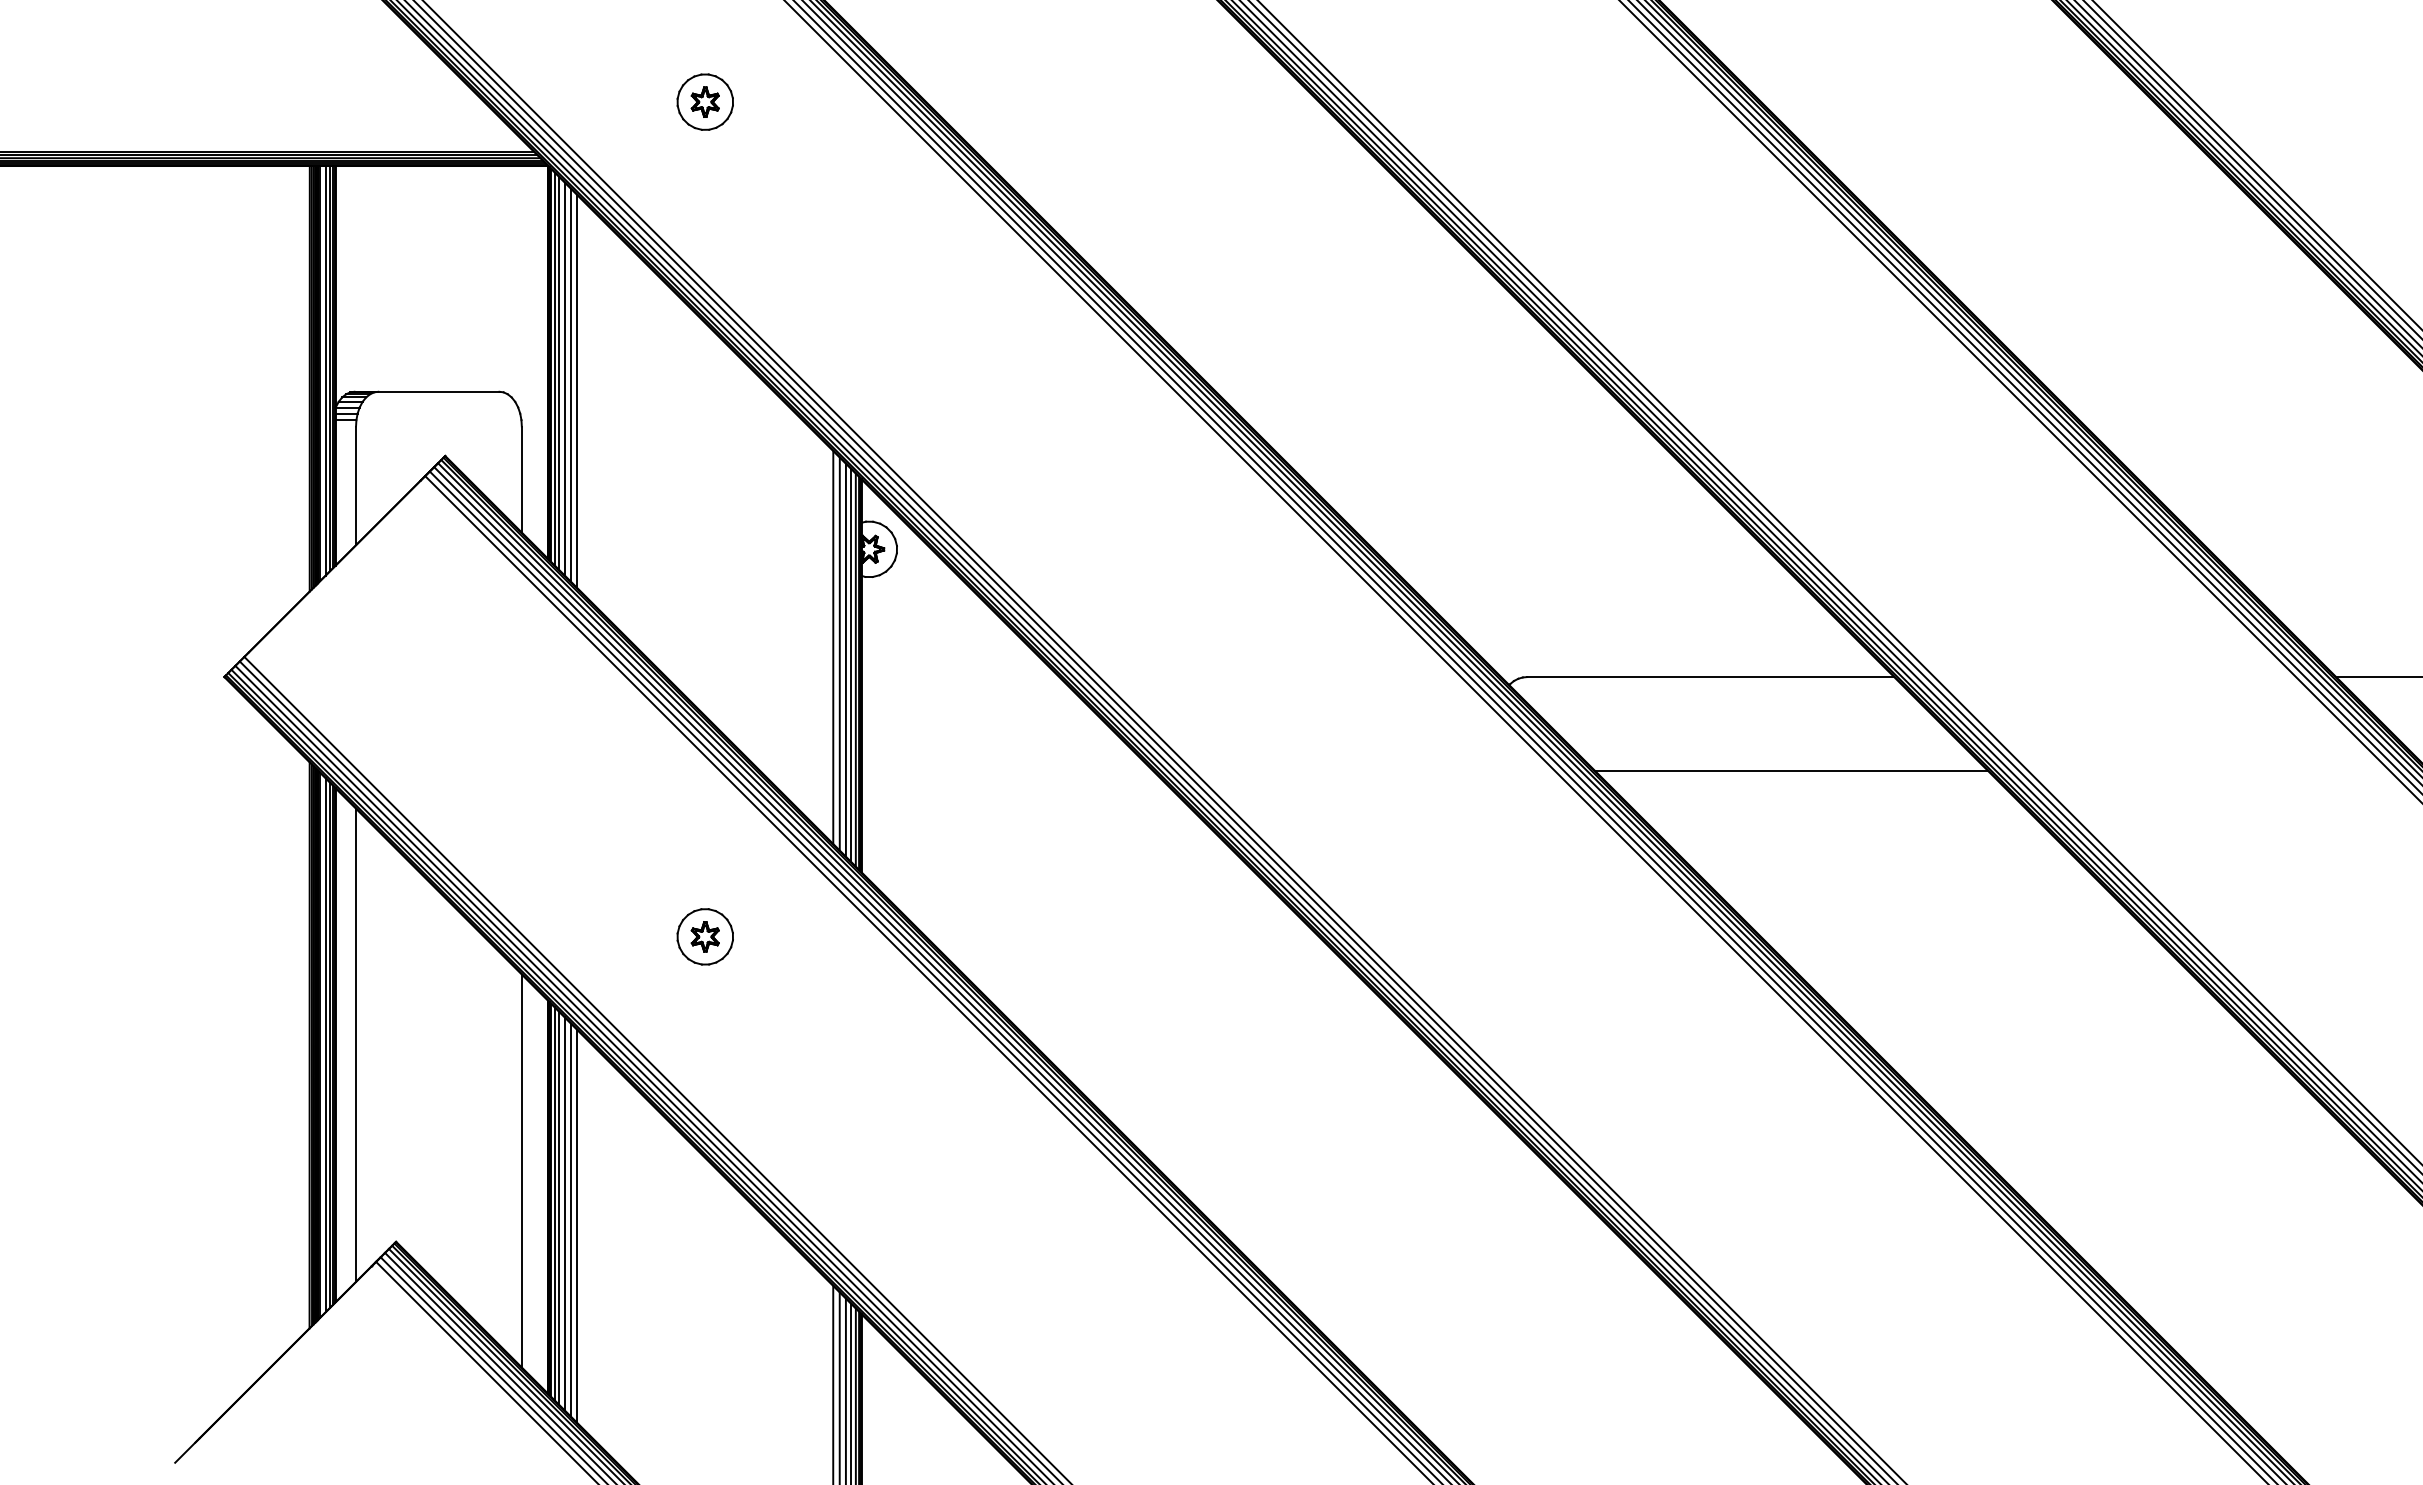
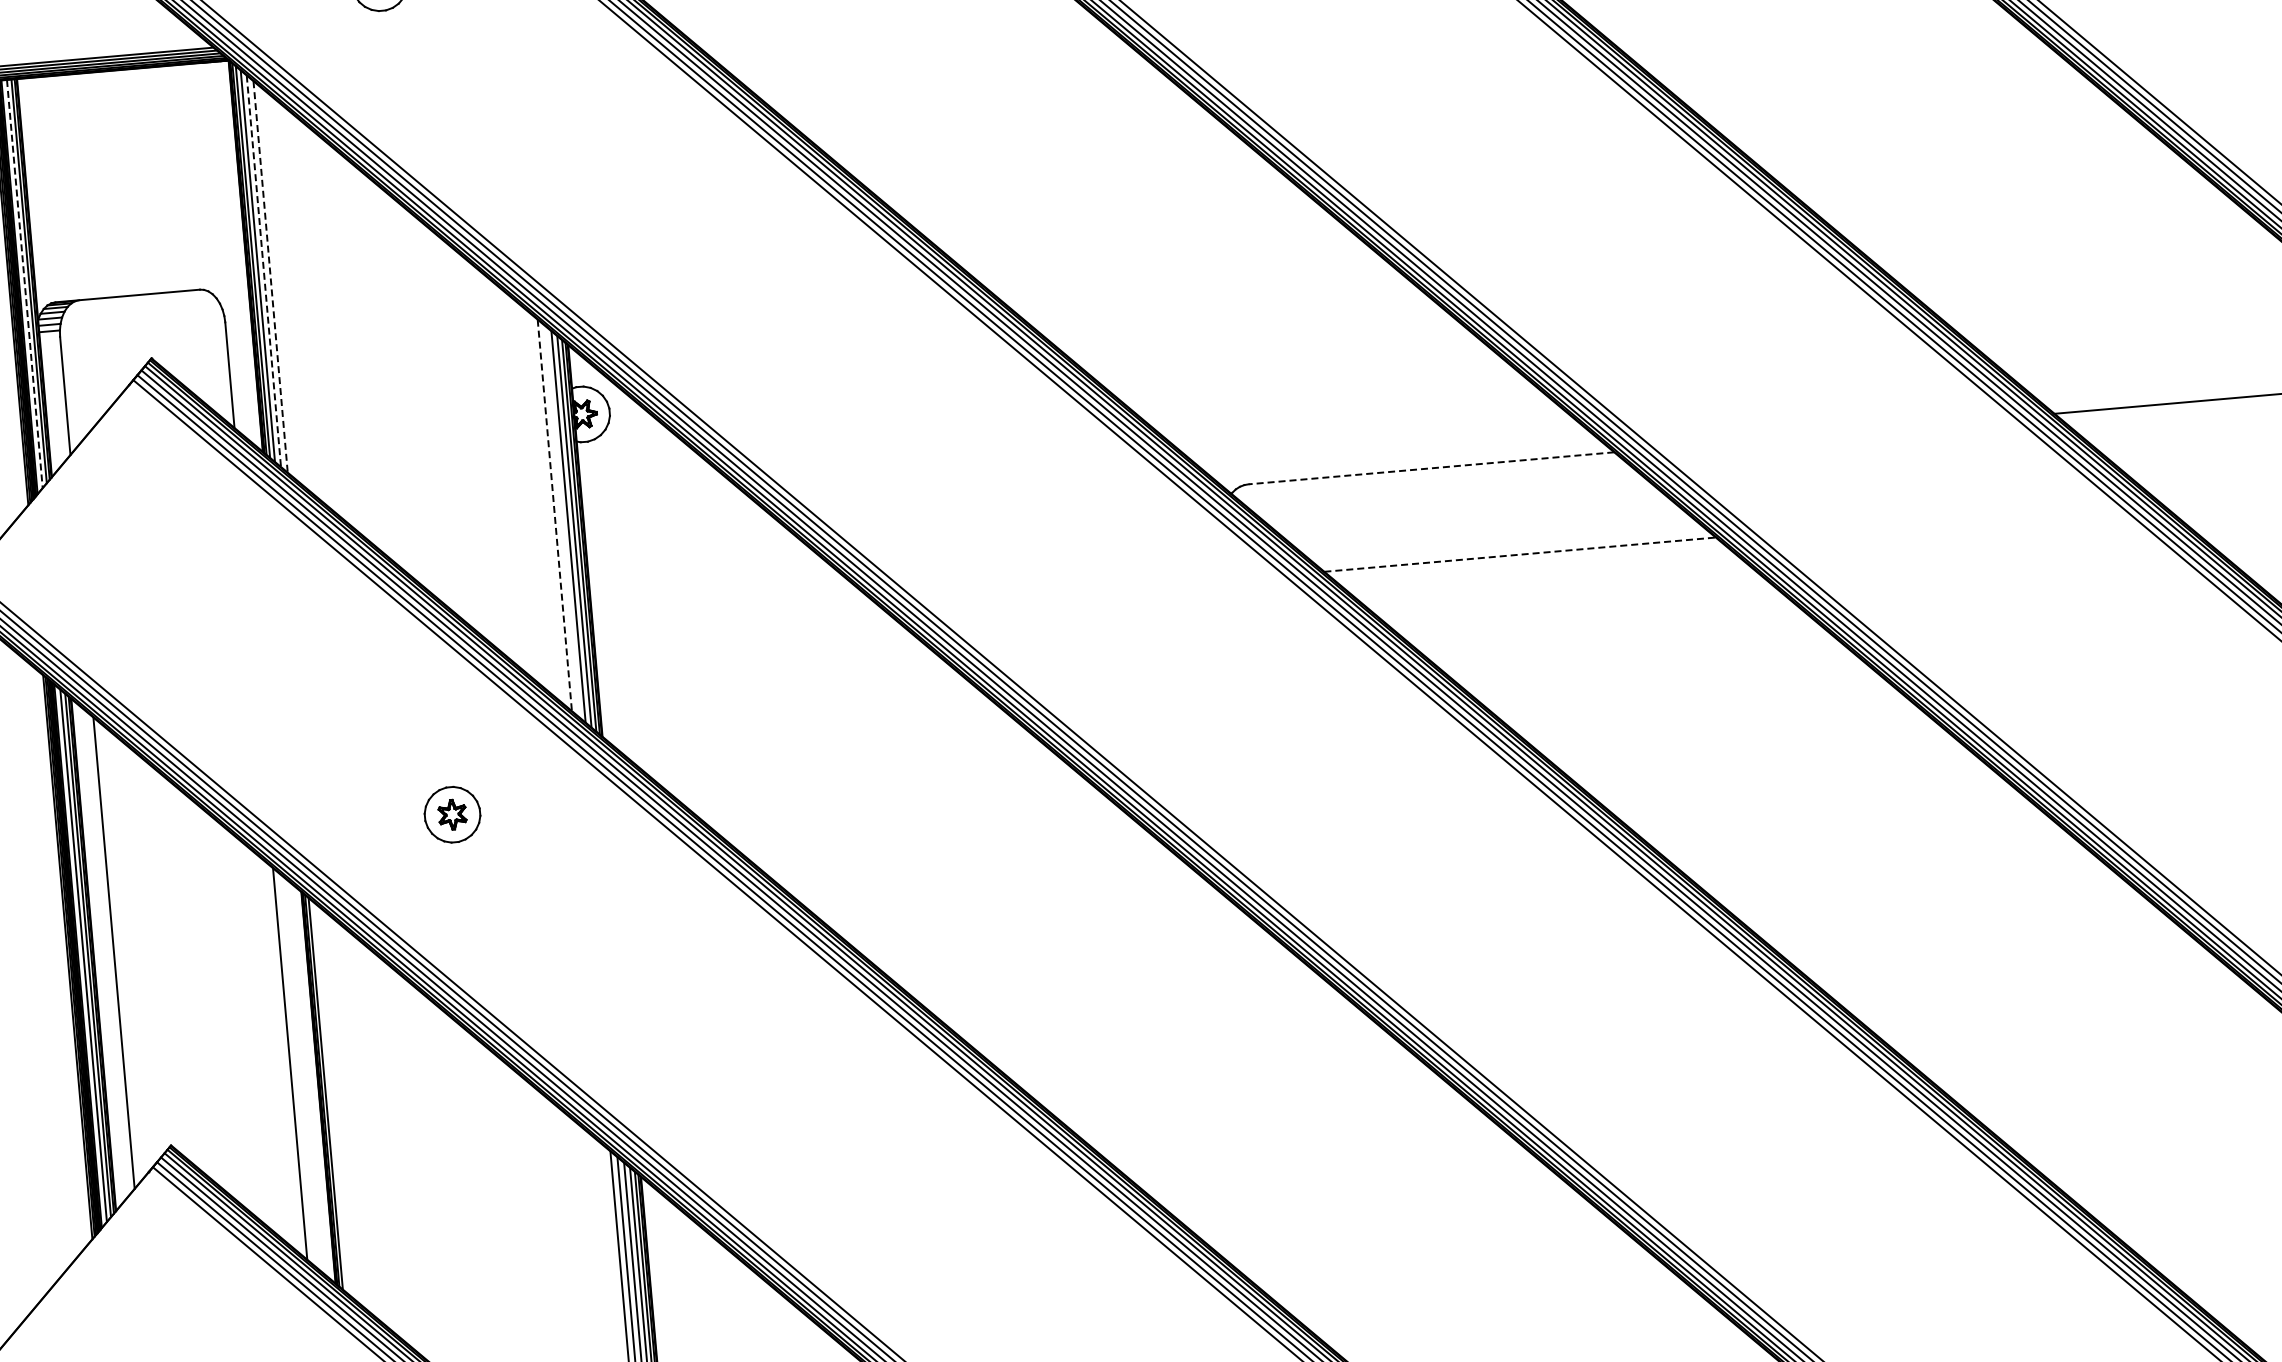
line: (325, 370) -> (24, 283), solid -> dashed
line: (564, 379) -> (263, 271), solid -> dashed
line: (570, 385) -> (270, 277), solid -> dashed
line: (577, 391) -> (277, 282), removed
line: (833, 648) -> (555, 516), solid -> dashed
line: (839, 653) -> (561, 520), removed
line: (1710, 677) -> (1431, 468), solid -> dashed
line: (1791, 770) -> (1520, 554), solid -> dashed
line: (559, 1207) -> (330, 1097), removed
line: (564, 1213) -> (336, 1102), removed
line: (570, 1219) -> (342, 1108), removed
line: (577, 1226) -> (350, 1114), removed

